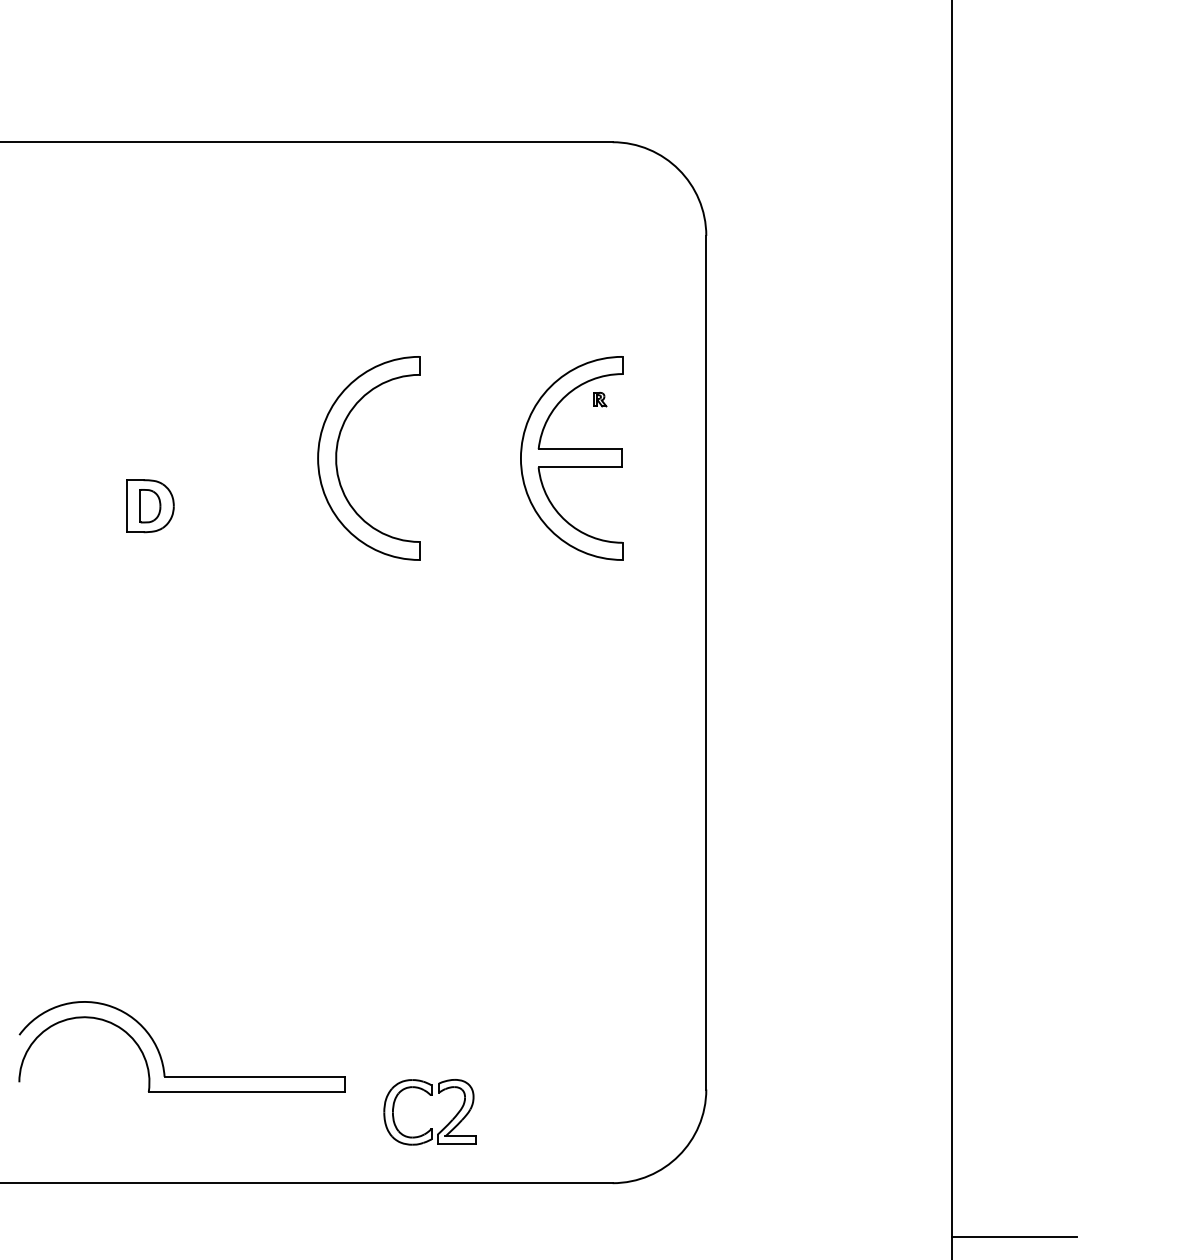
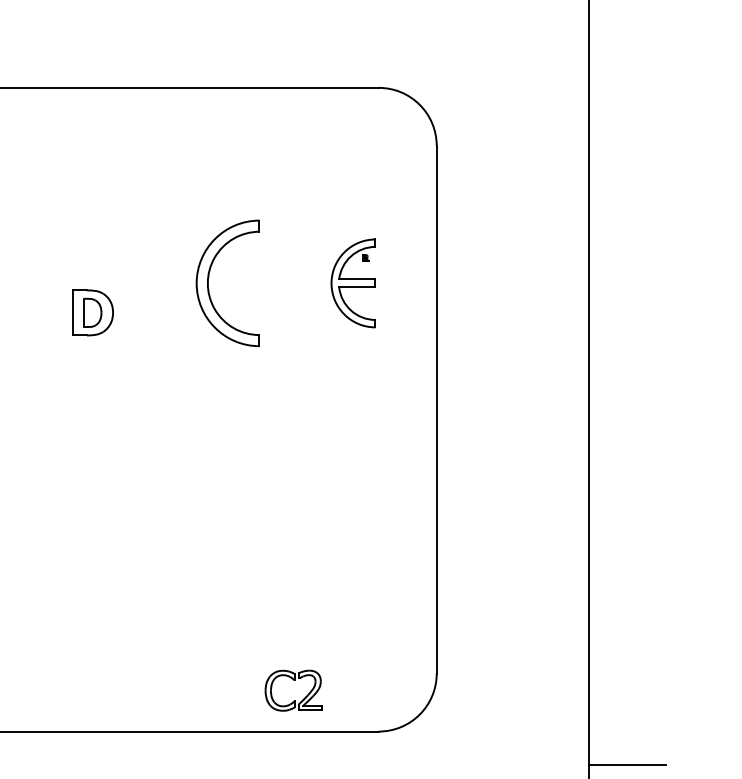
part: (571, 458) -> (353, 283), size x0.7
part: (151, 505) -> (93, 312), size x1.4
part: (160, 1052) -> (99, 650), removed
part: (429, 1095) -> (293, 680), moved

